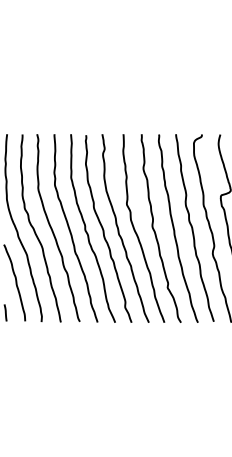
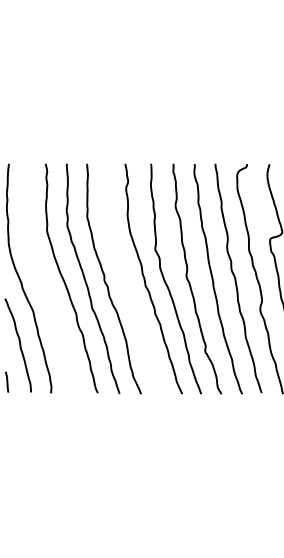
curve: (35, 230) -> (43, 281), removed
curve: (104, 230) -> (127, 281), removed

